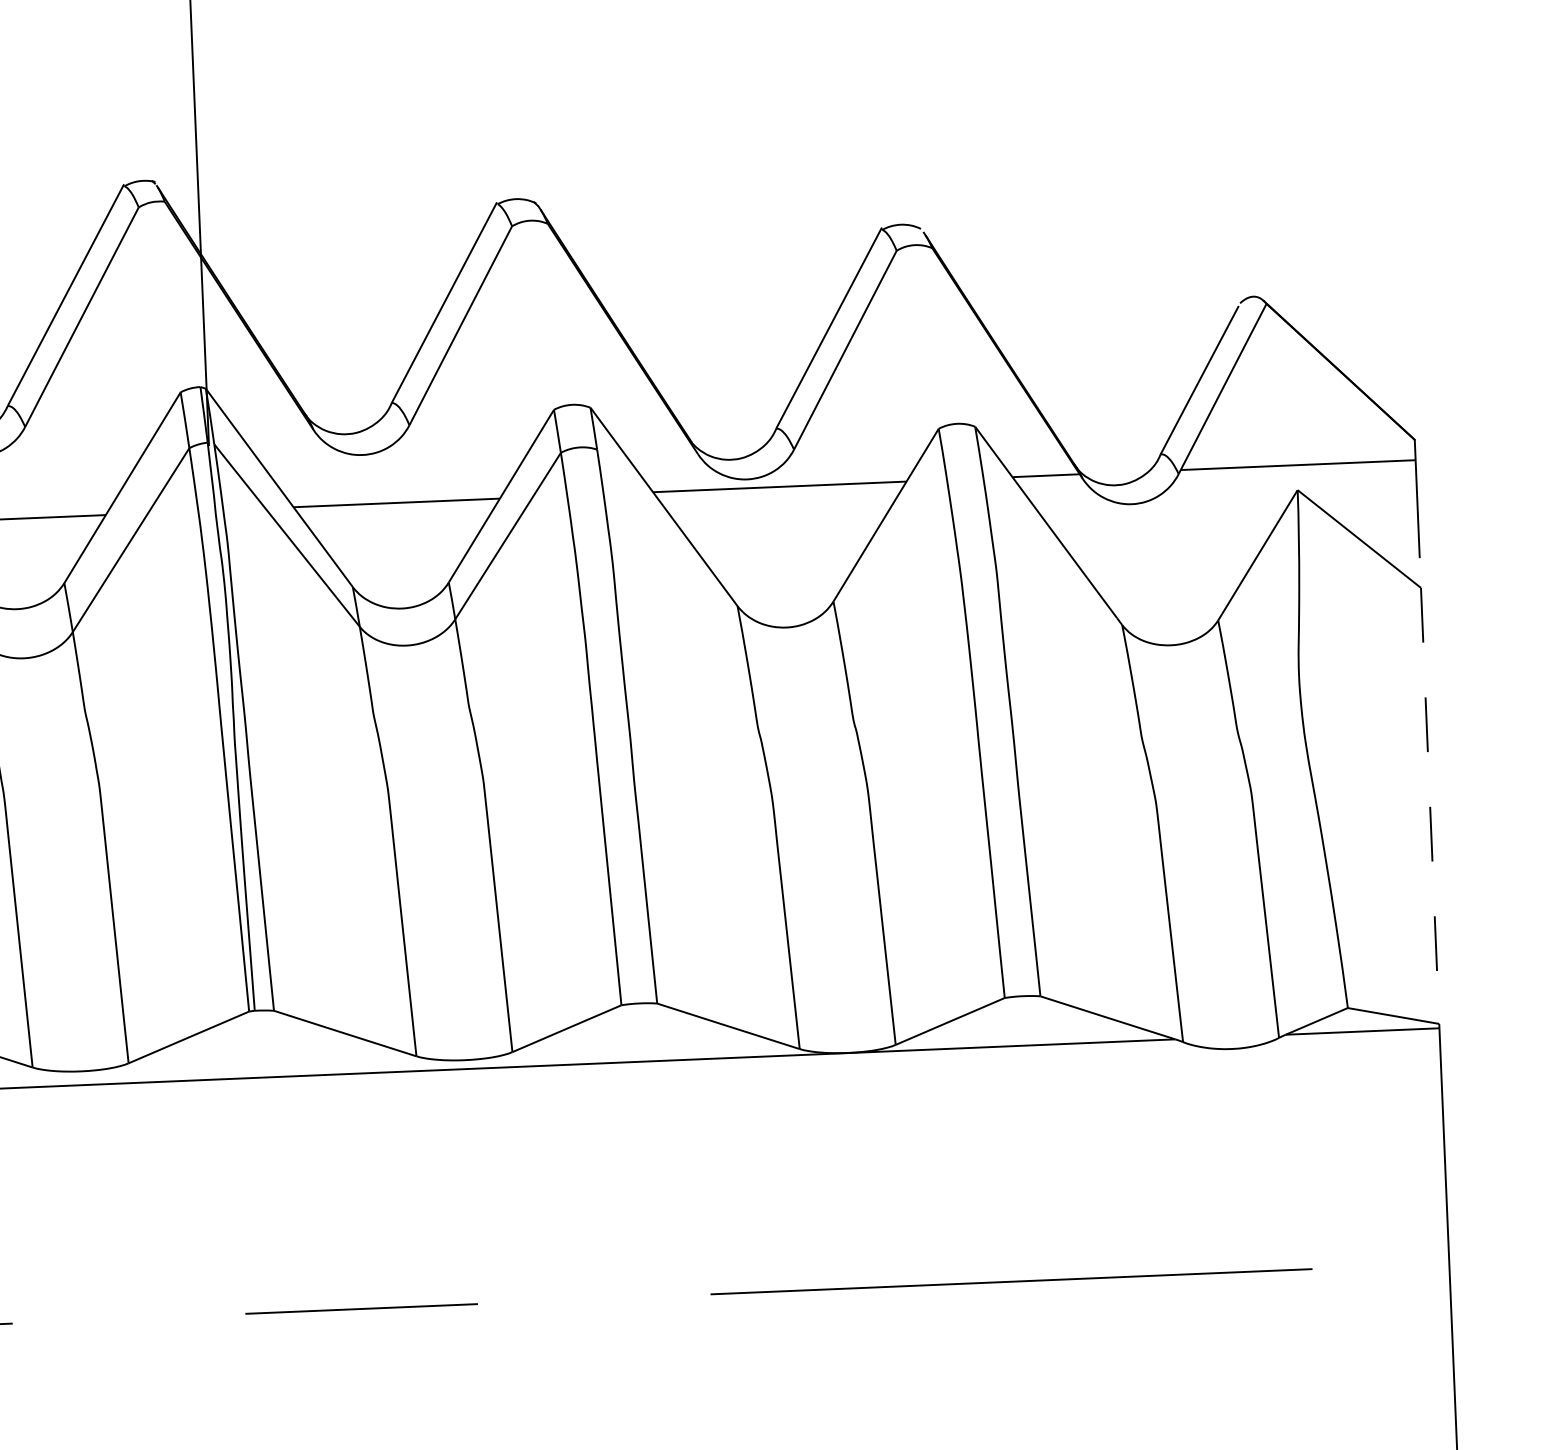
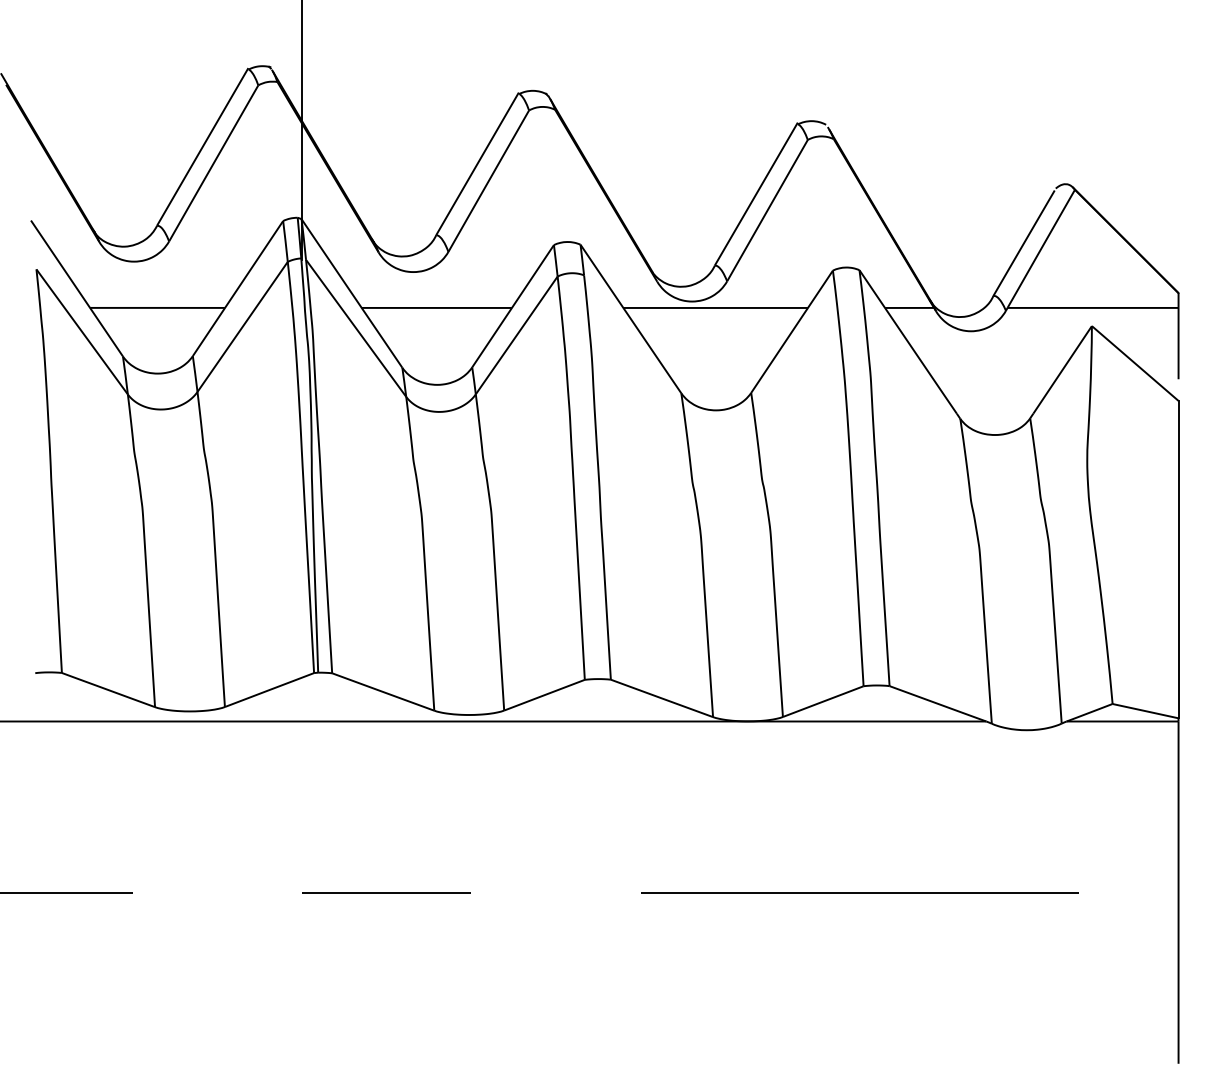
line: (1430, 805) -> (1178, 559), dashed -> solid

